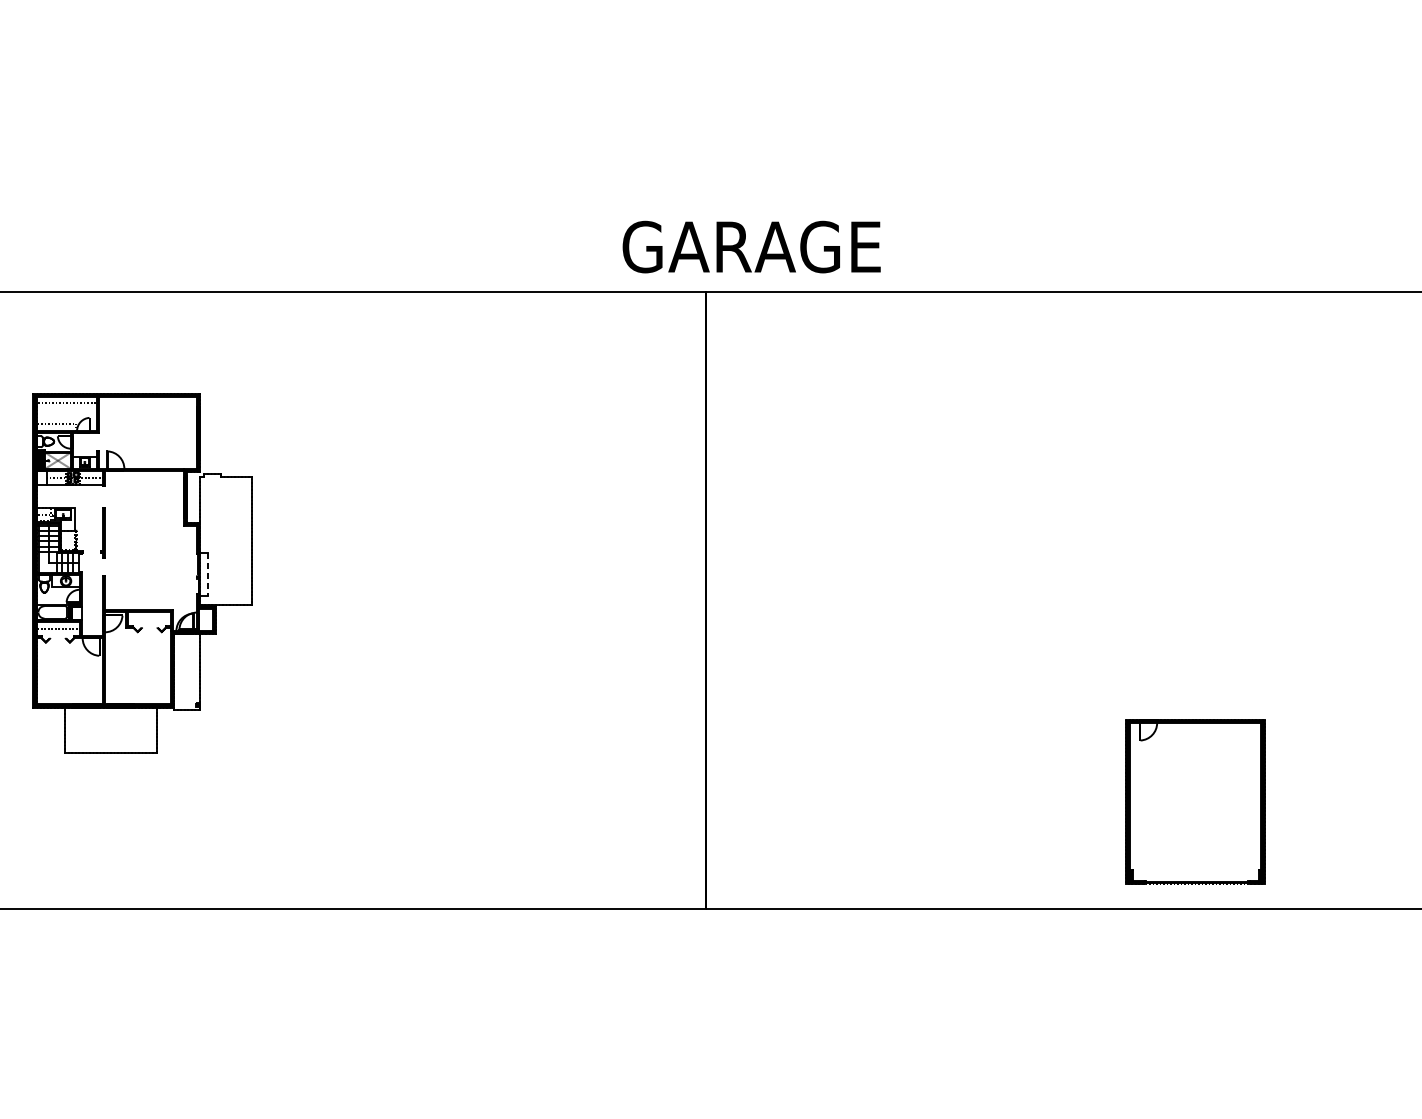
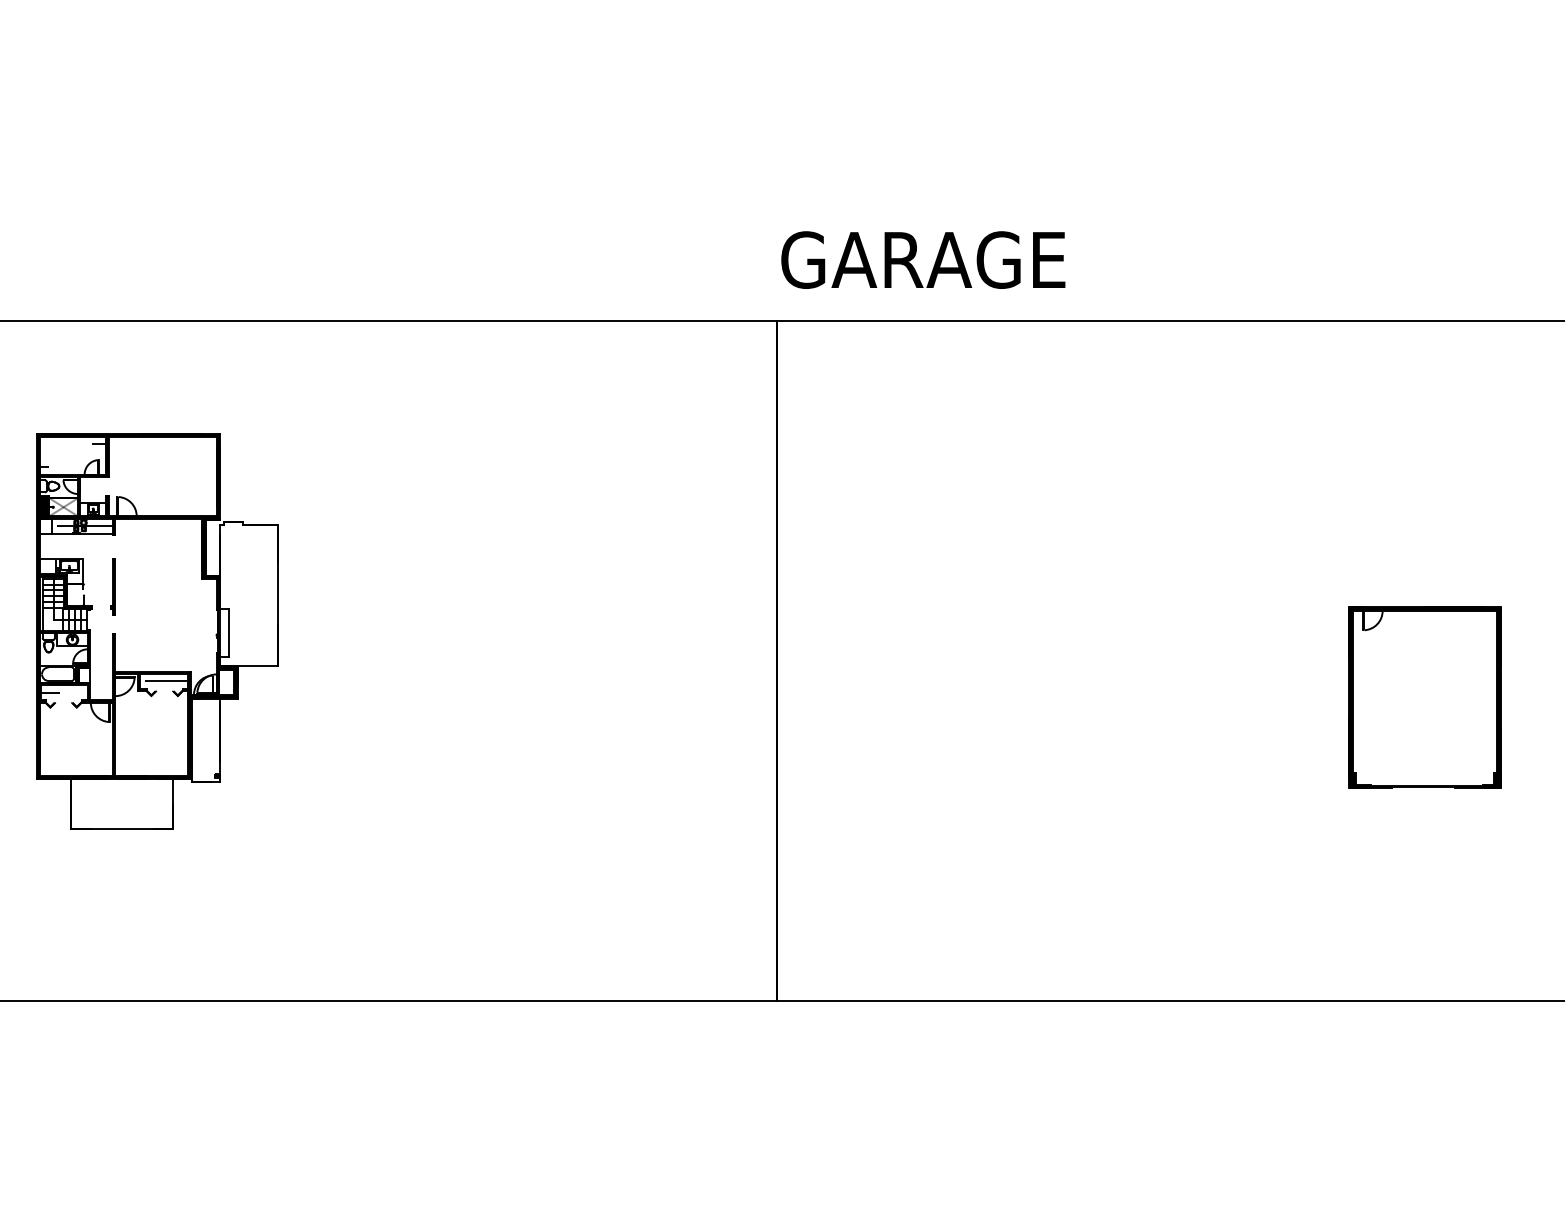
text: (751, 246) -> (923, 259), moved
line: (207, 574) -> (228, 632), dashed -> solid
line: (148, 619) -> (163, 681), added
part: (1195, 801) -> (1424, 697), moved

